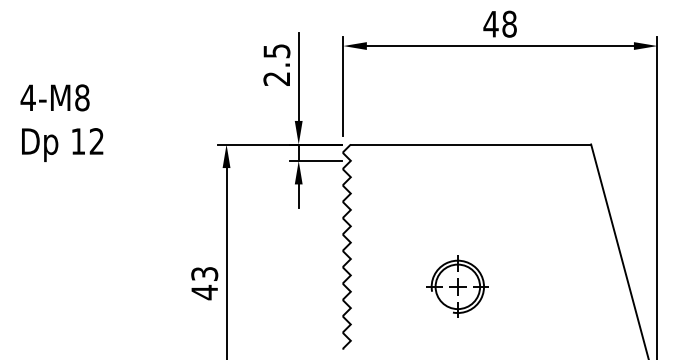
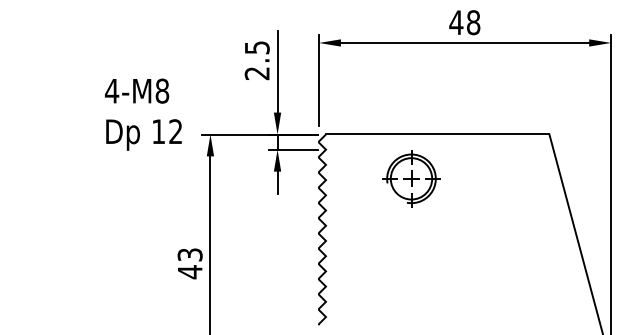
text: (62, 122) -> (143, 114), moved
part: (457, 286) -> (411, 178), moved

